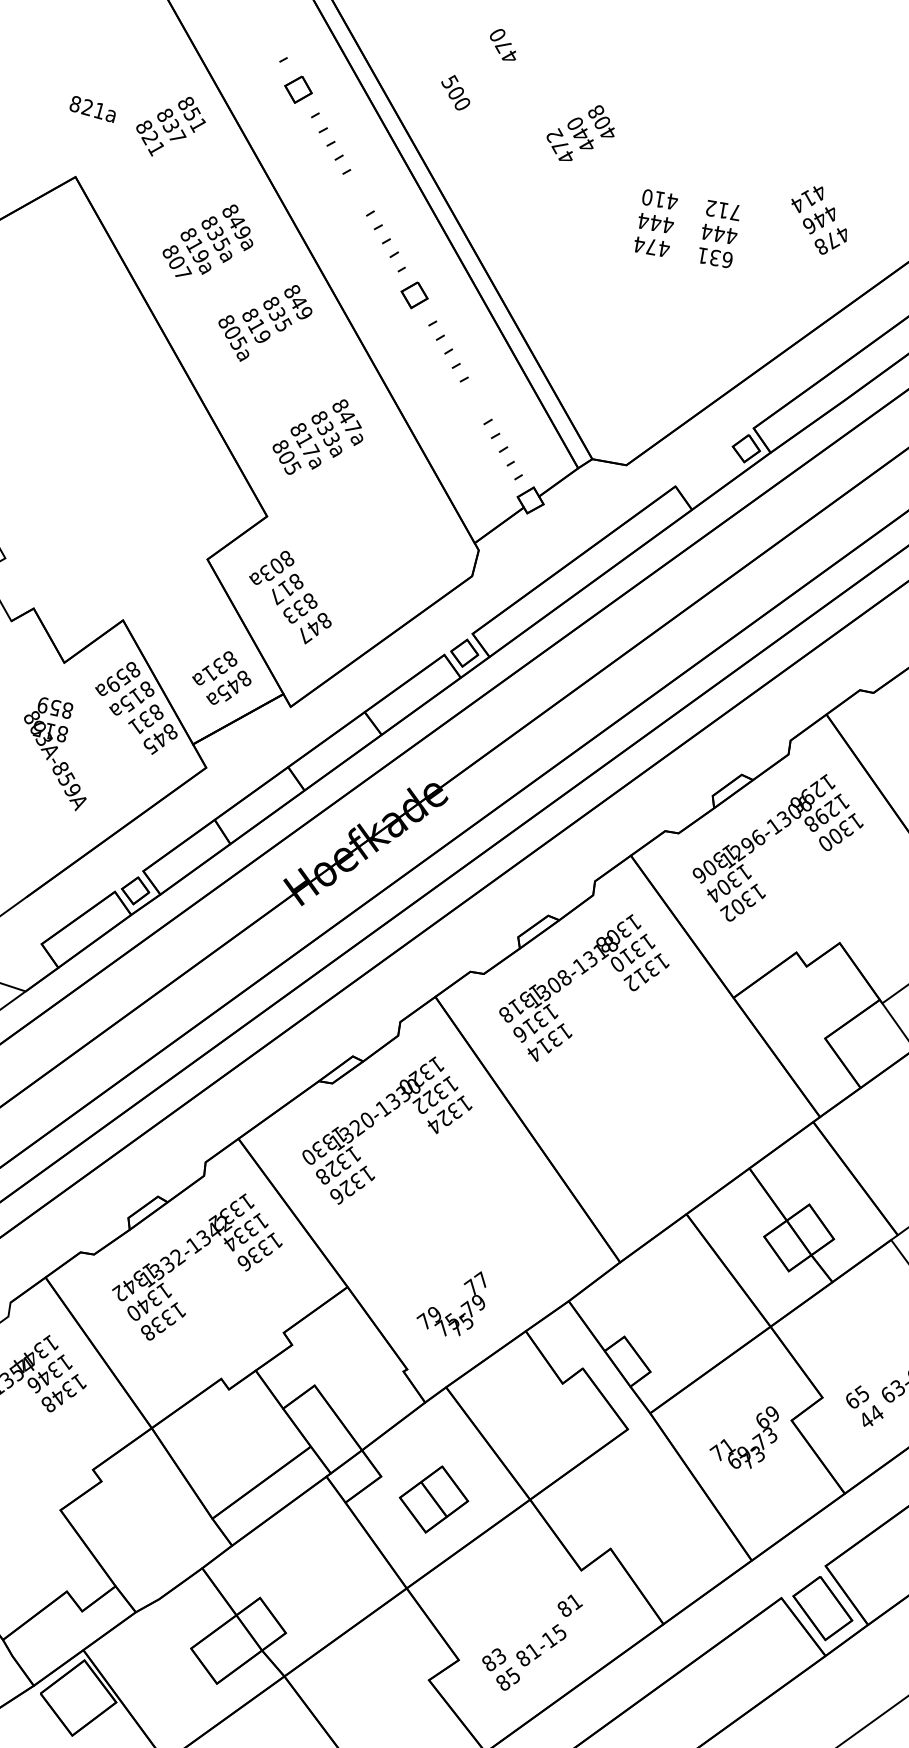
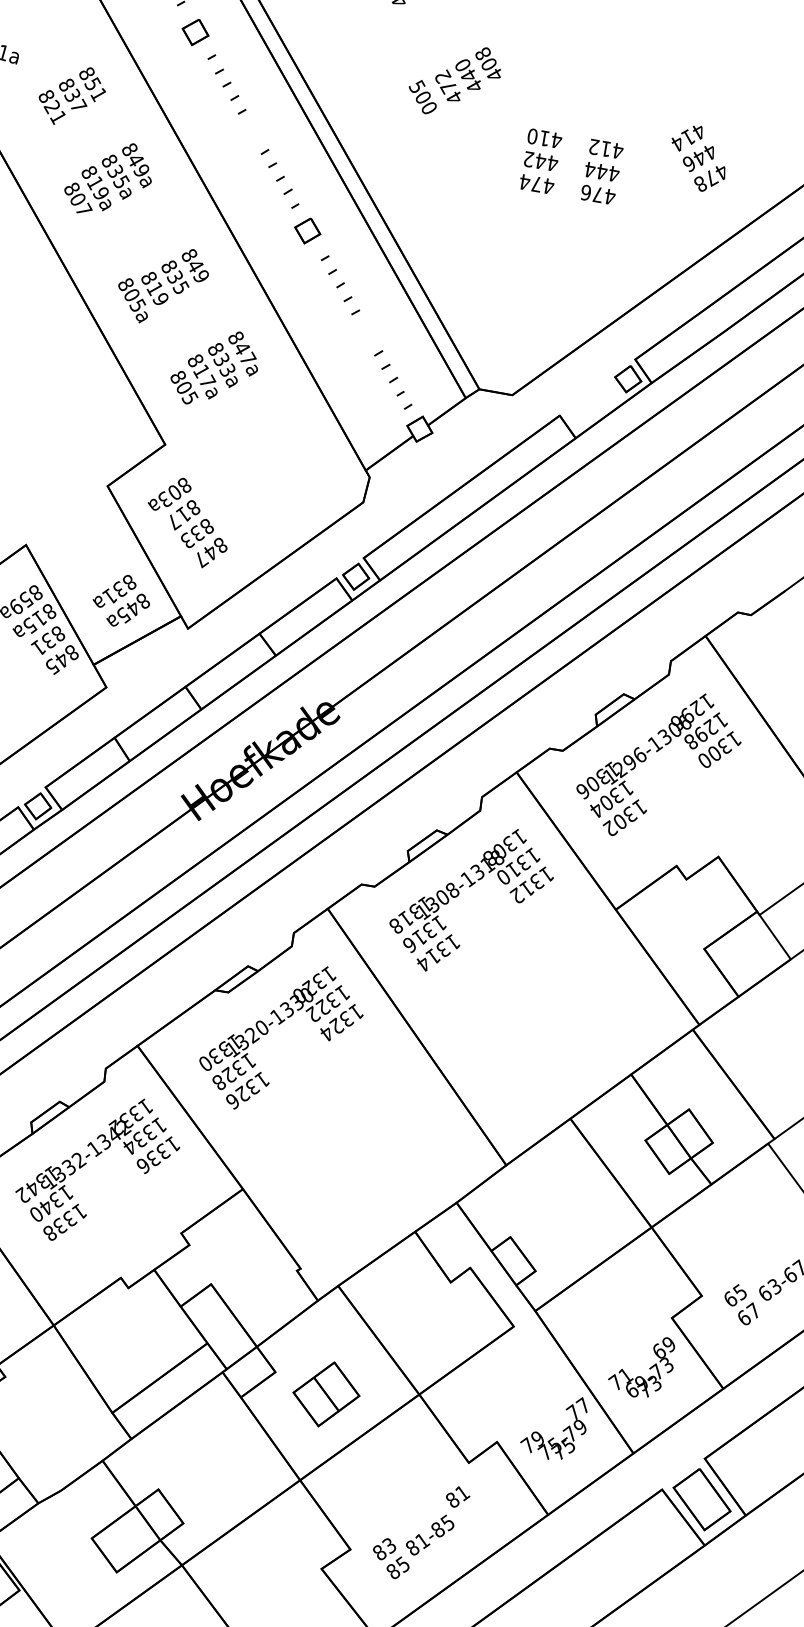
text: (455, 92) -> (422, 96), moved
text: (170, 126) -> (71, 95), moved
text: (735, 212) -> (617, 150), 712 -> 412
text: (643, 220) -> (528, 158), 444 -> 442
text: (715, 257) -> (598, 194), 631 -> 476
text: (265, 323) -> (163, 286), moved
text: (451, 1303) -> (553, 1428), moved
text: (871, 1415) -> (749, 1313), 44 -> 67
text: (743, 1437) -> (640, 1367), moved
text: (549, 1639) -> (438, 1529), 81-15 -> 81-85

